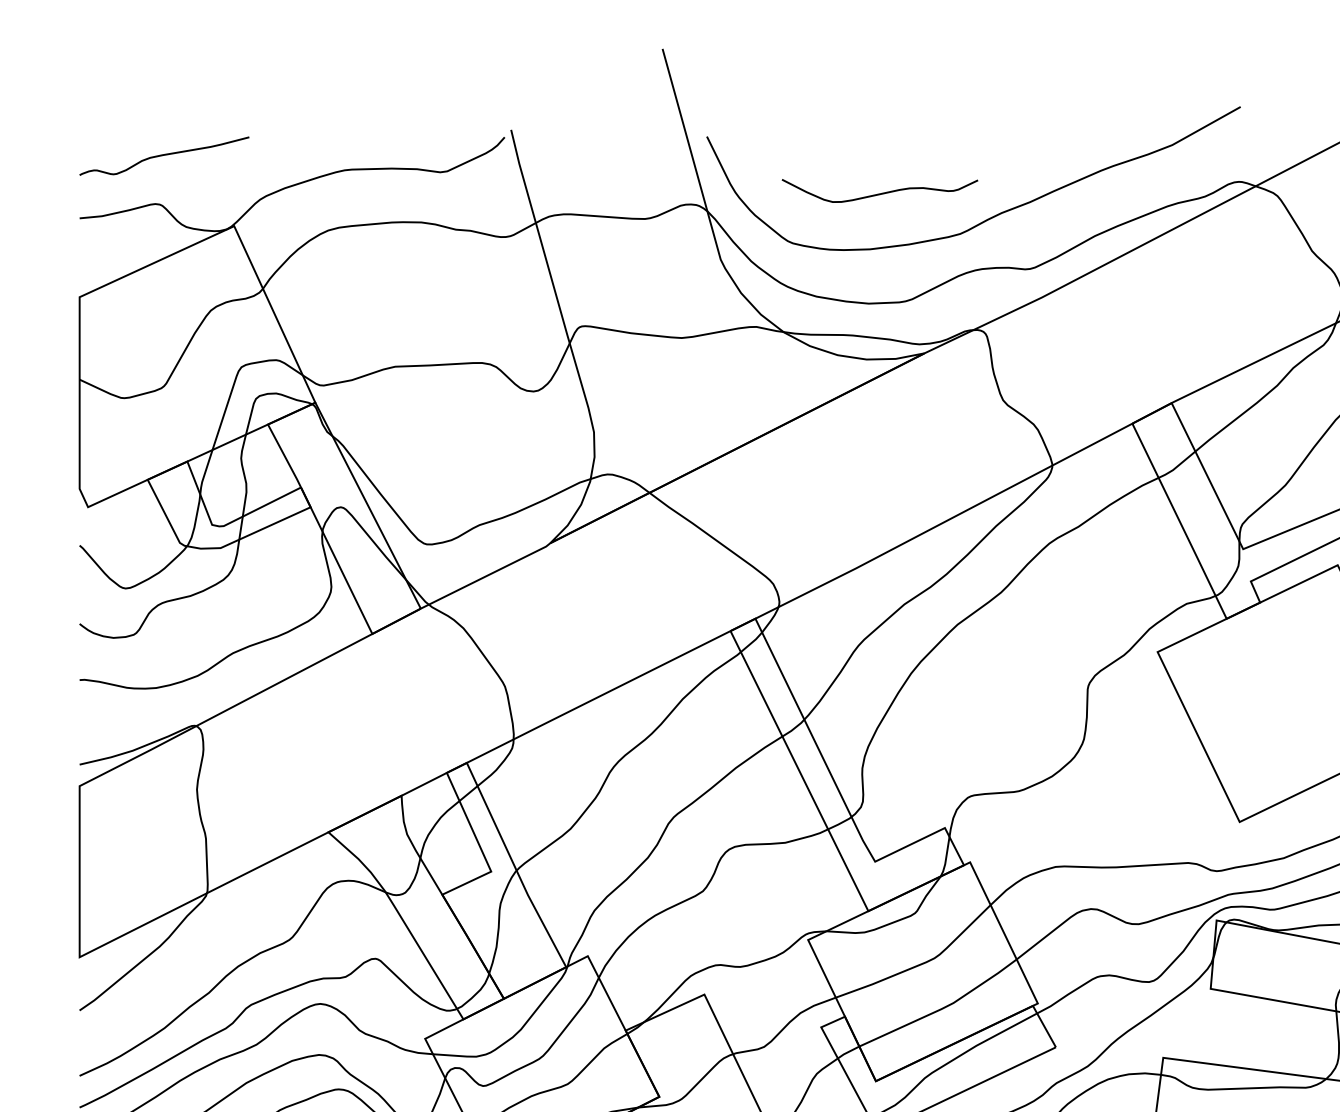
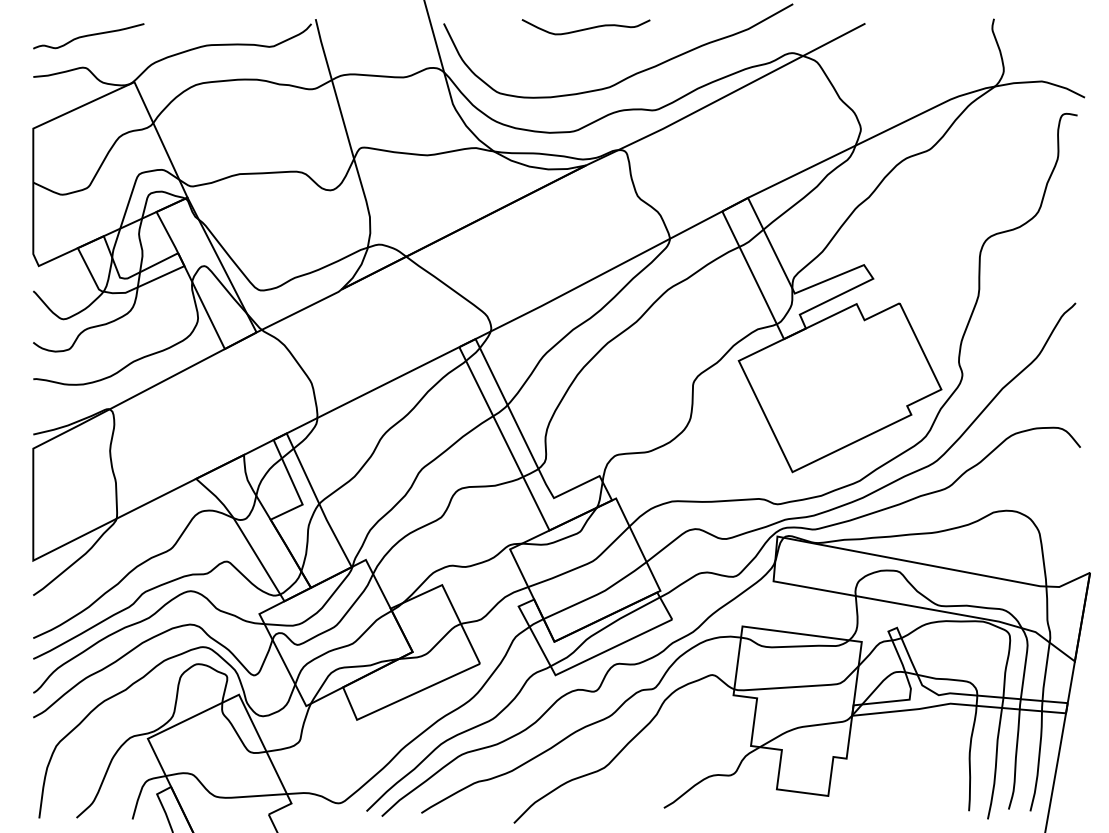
curve: (879, 193) -> (585, 28), moved

